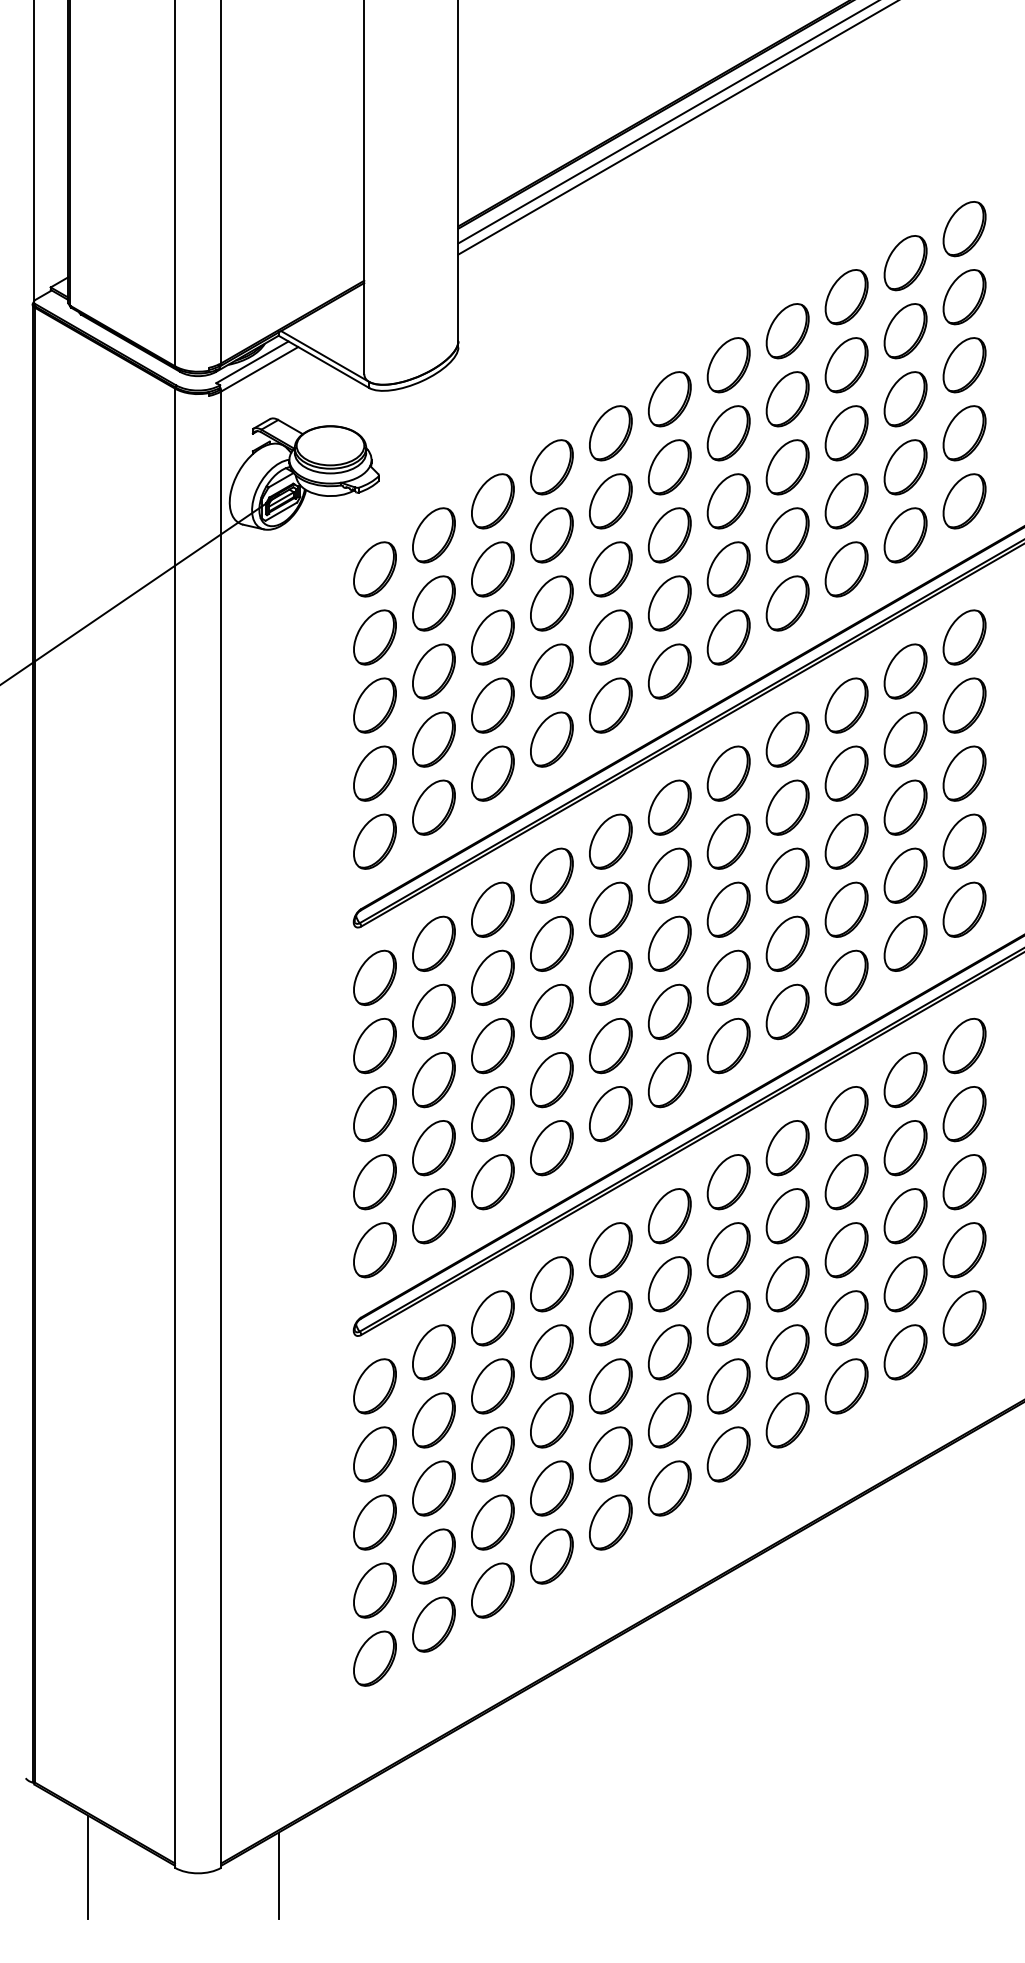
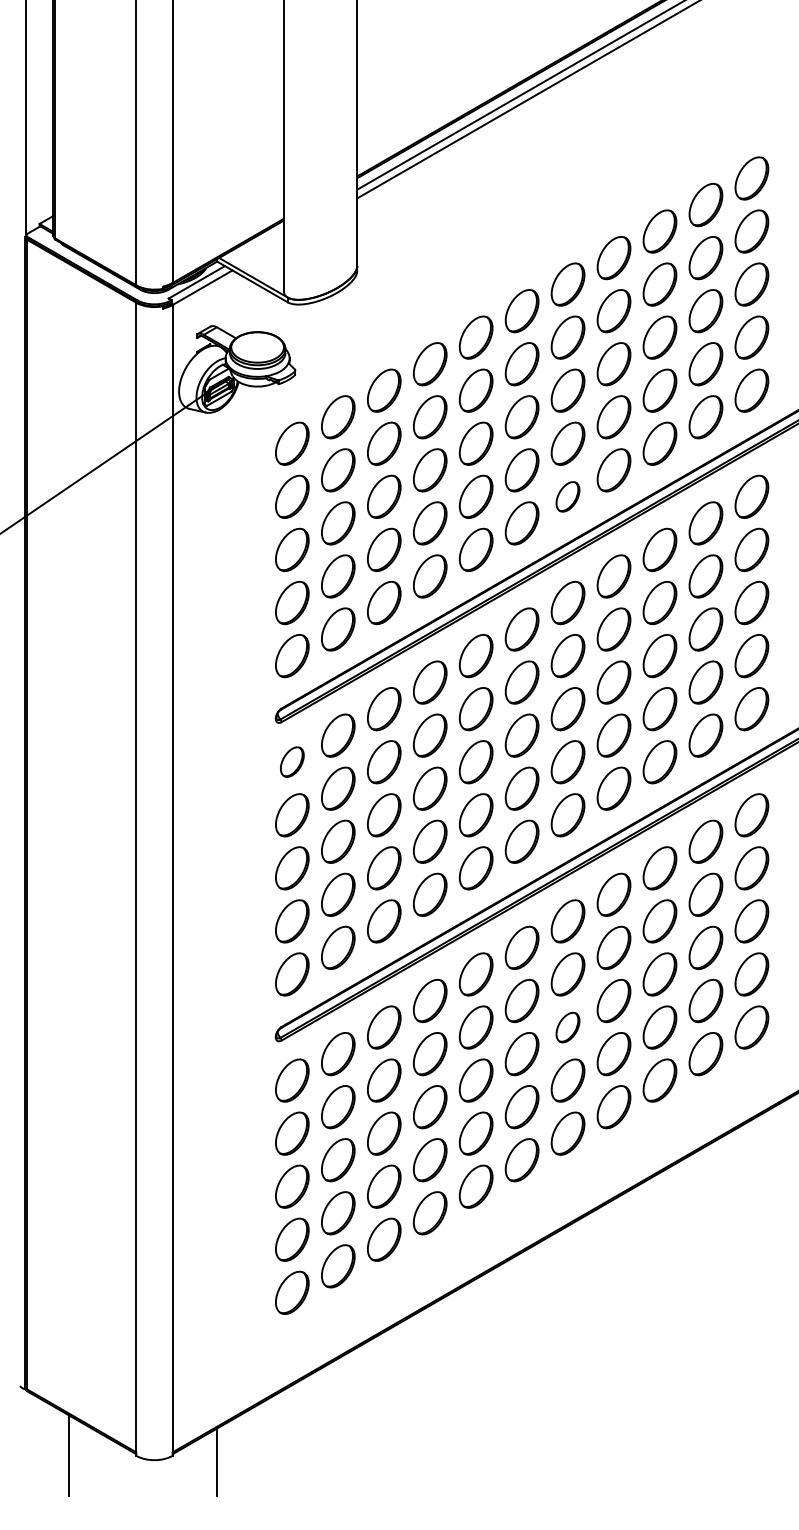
part: (728, 637) -> (567, 496), size x0.7
part: (374, 977) -> (291, 761), size x0.7
part: (728, 1318) -> (567, 1027), size x0.7

